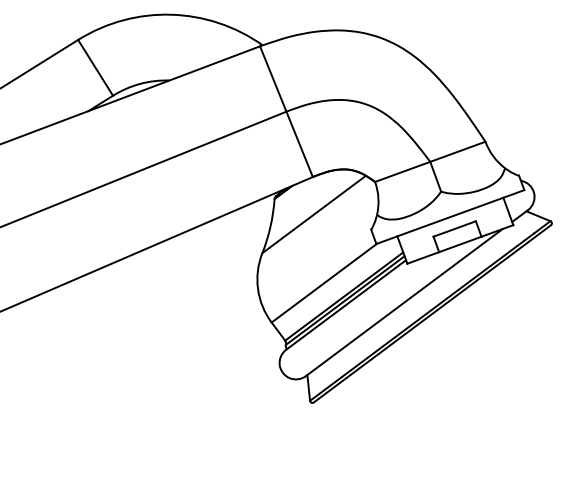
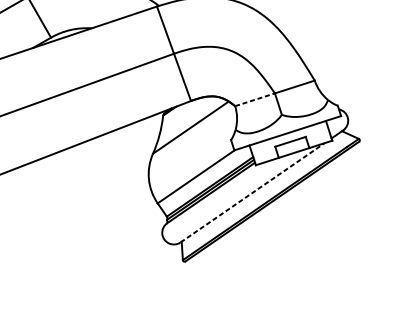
line: (403, 171) -> (255, 99), solid -> dashed
line: (404, 302) -> (252, 192), solid -> dashed

